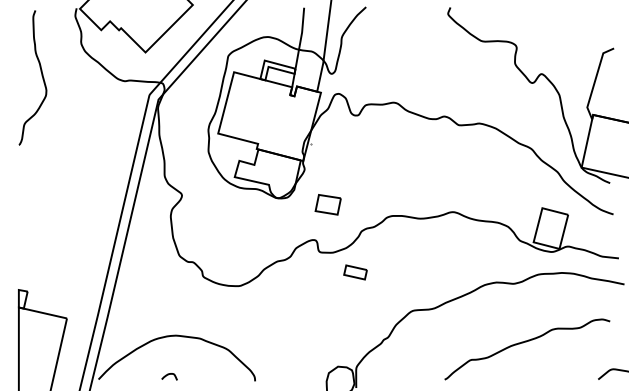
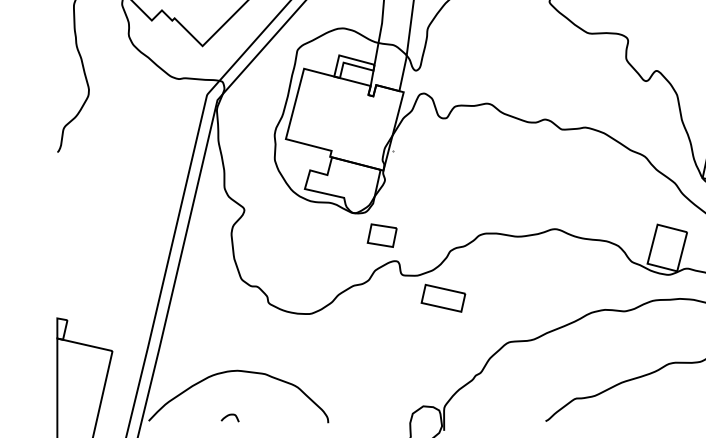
part: (327, 204) -> (381, 235), moved
part: (355, 272) -> (443, 298), size x1.67

